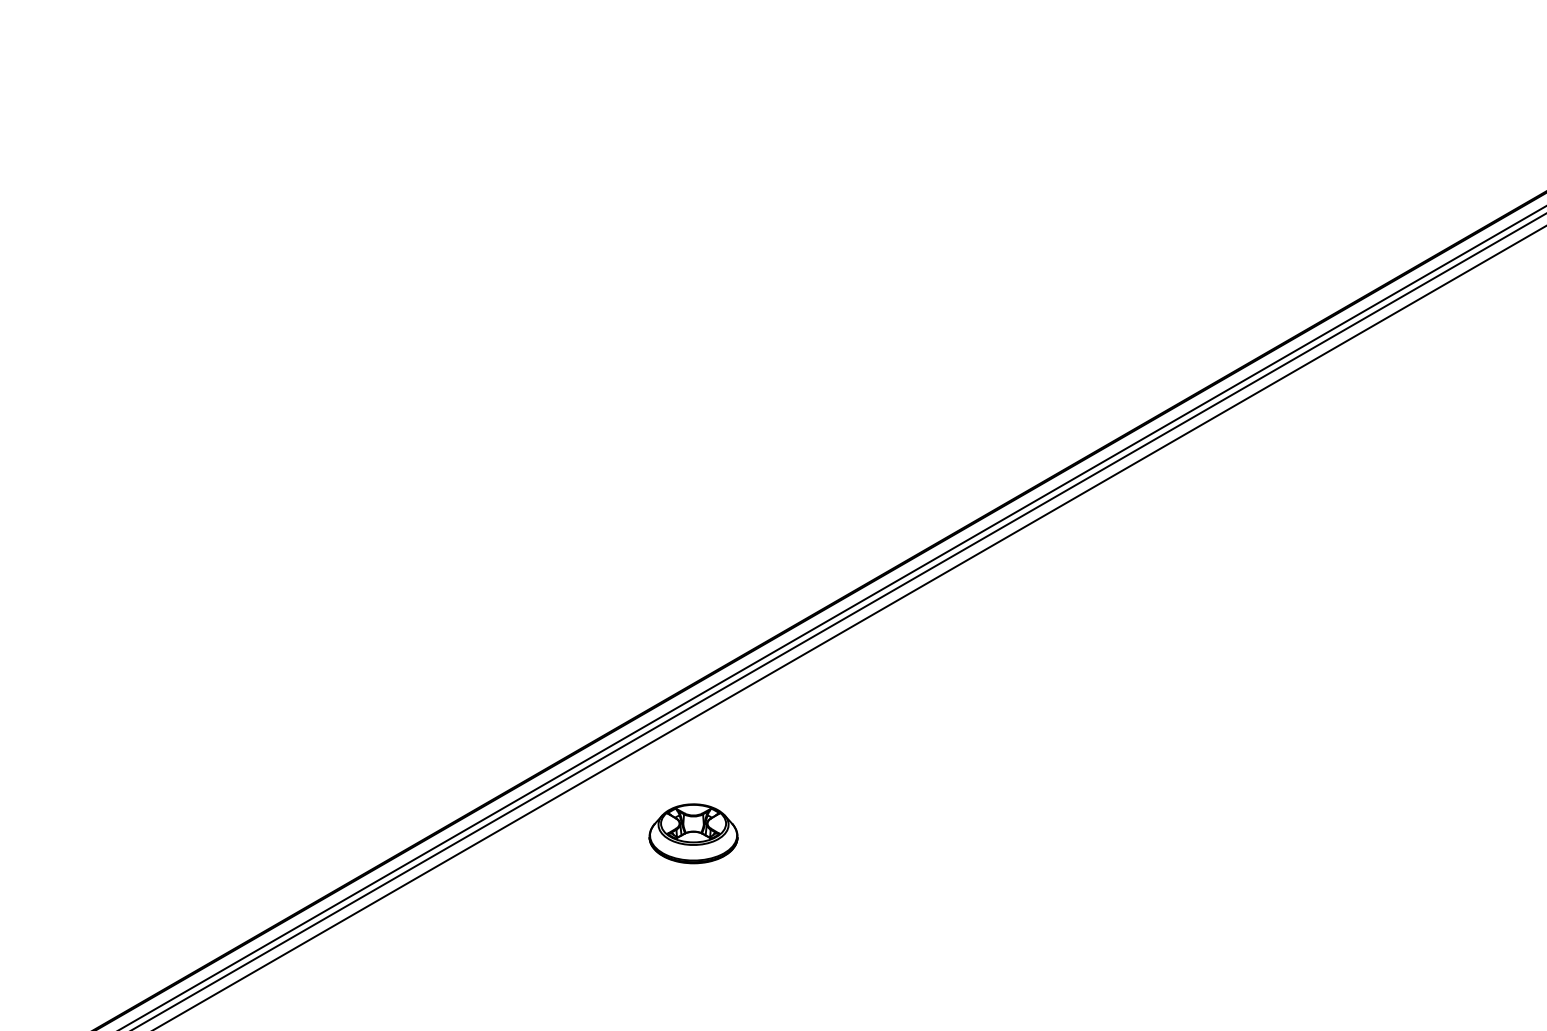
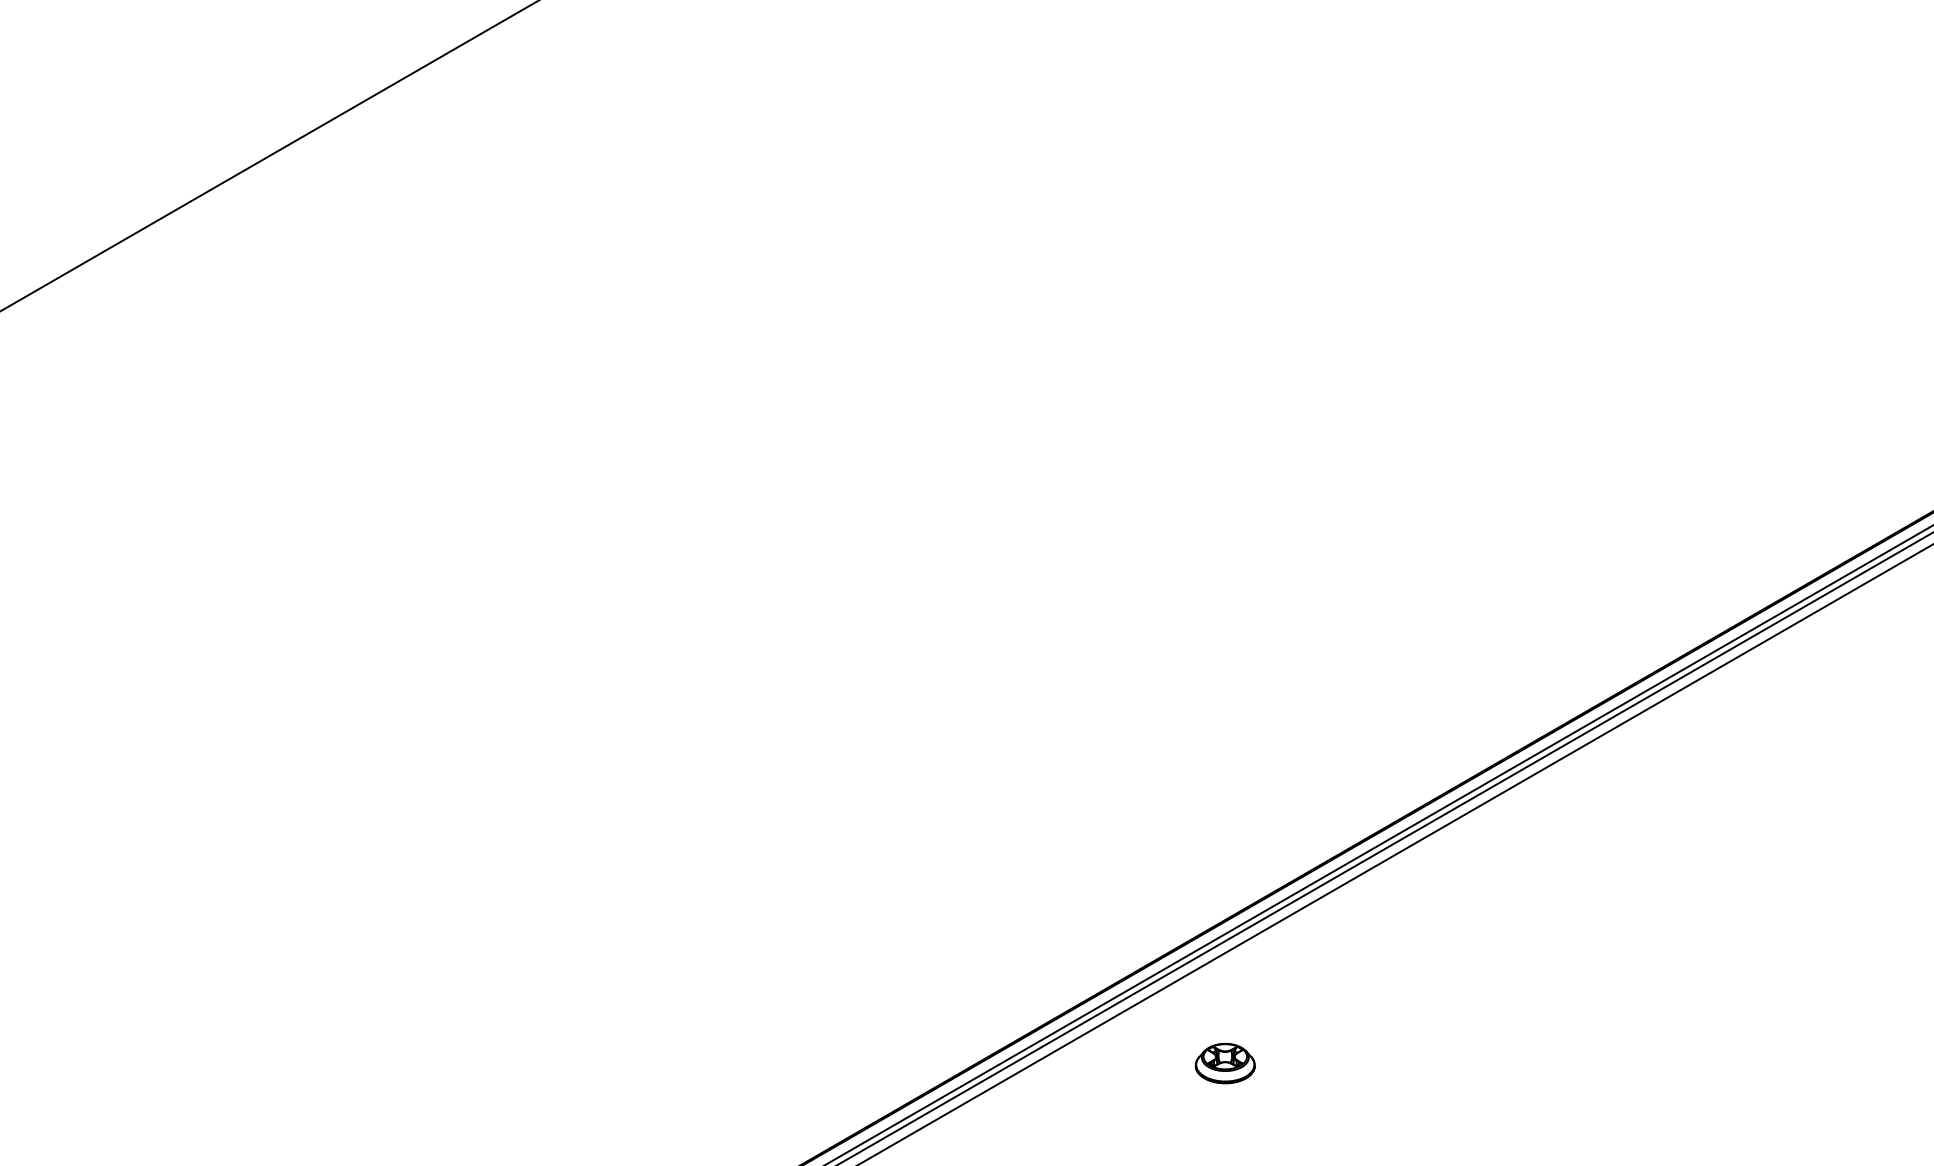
part: (693, 833) -> (1225, 1063), size x0.7

